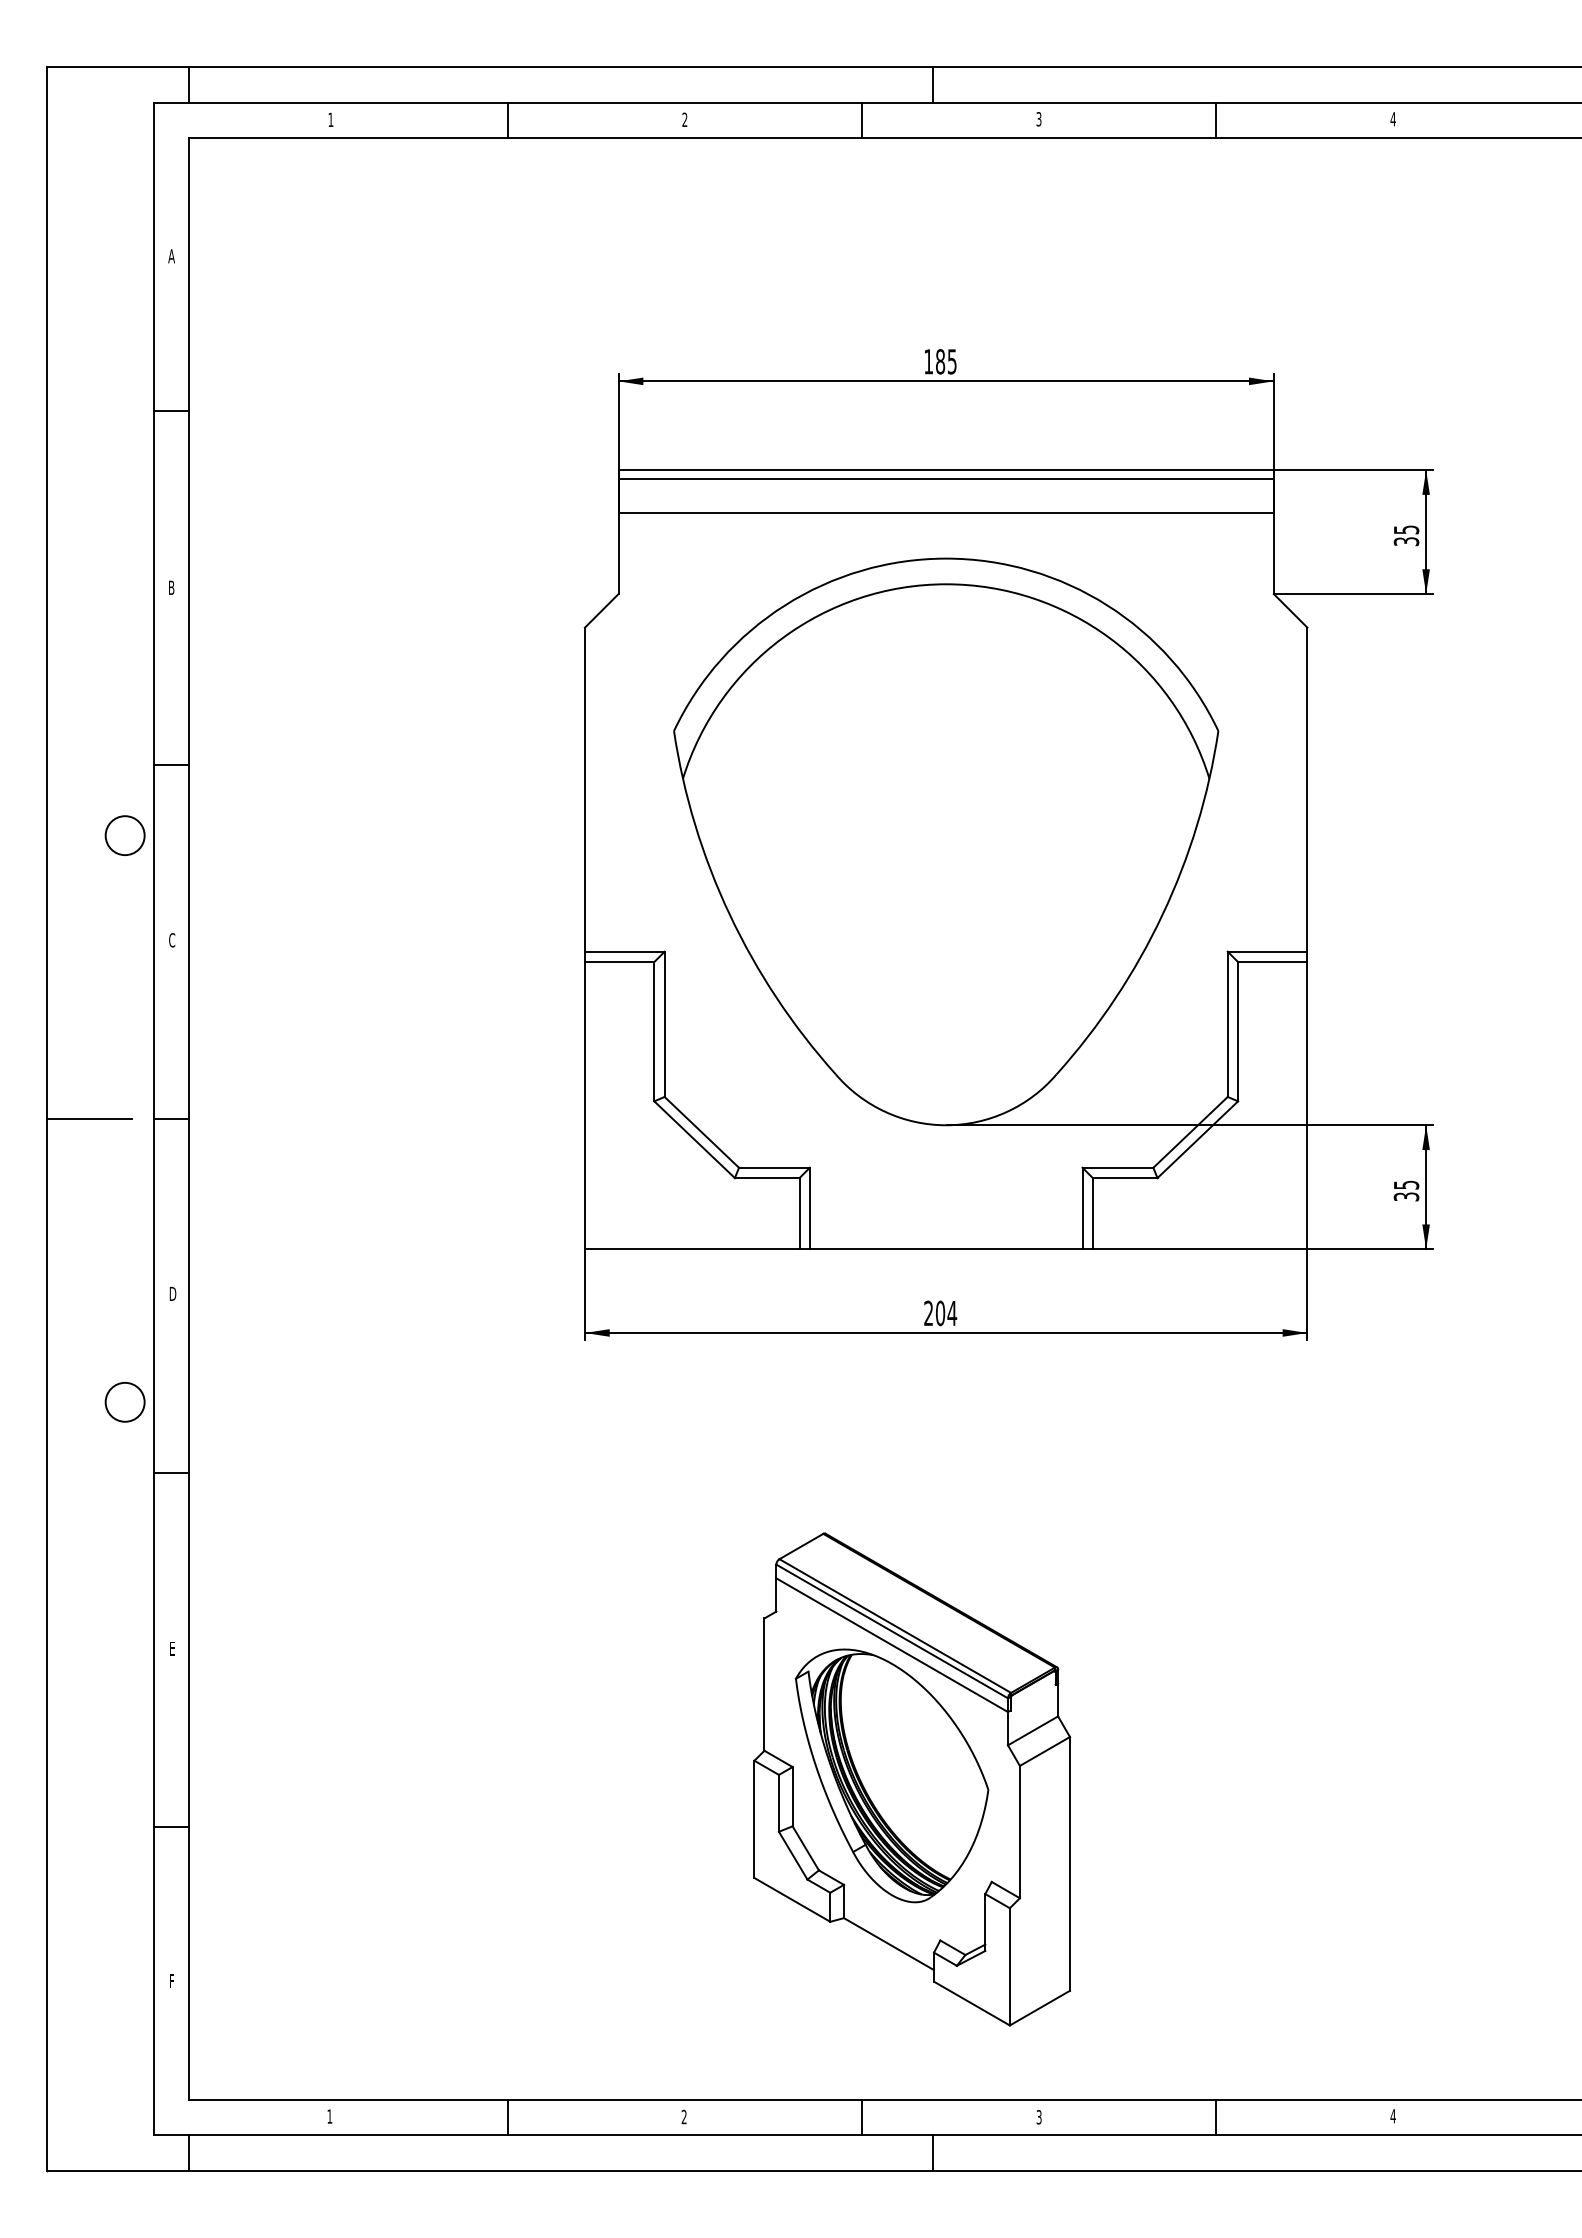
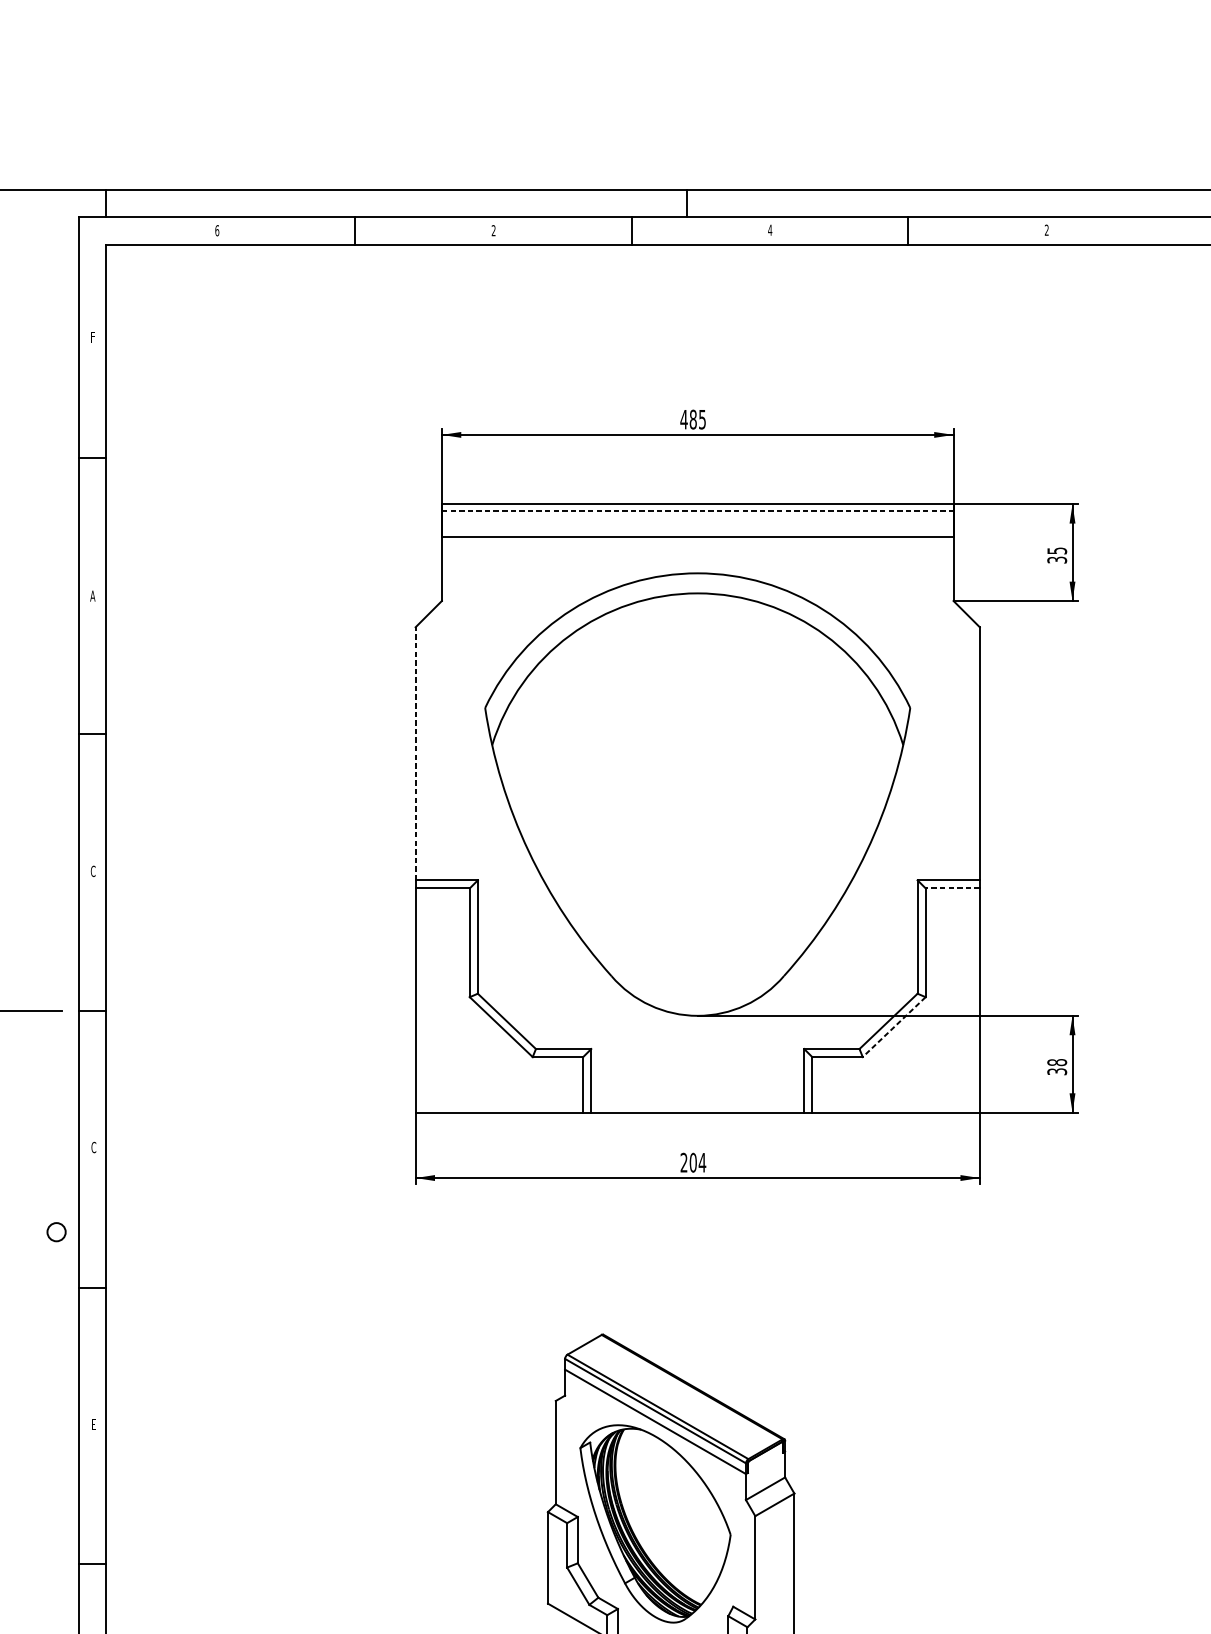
text: (330, 119) -> (216, 230), 1 -> 6
text: (1038, 119) -> (769, 230), 3 -> 4
text: (1392, 119) -> (1046, 230), 4 -> 2
text: (171, 256) -> (92, 337), A -> F
text: (928, 361) -> (683, 419), 185 -> 485
line: (946, 478) -> (697, 510), solid -> dashed
text: (171, 587) -> (92, 595), B -> A
line: (584, 789) -> (415, 753), solid -> dashed
circle: (124, 835) -> (56, 789), removed
line: (1272, 962) -> (952, 888), solid -> dashed
line: (1197, 1139) -> (893, 1026), solid -> dashed
text: (1406, 1184) -> (1057, 1062), 35 -> 38
text: (172, 1293) -> (93, 1147), D -> C
circle: (124, 1401) -> (56, 1231), size x0.6

